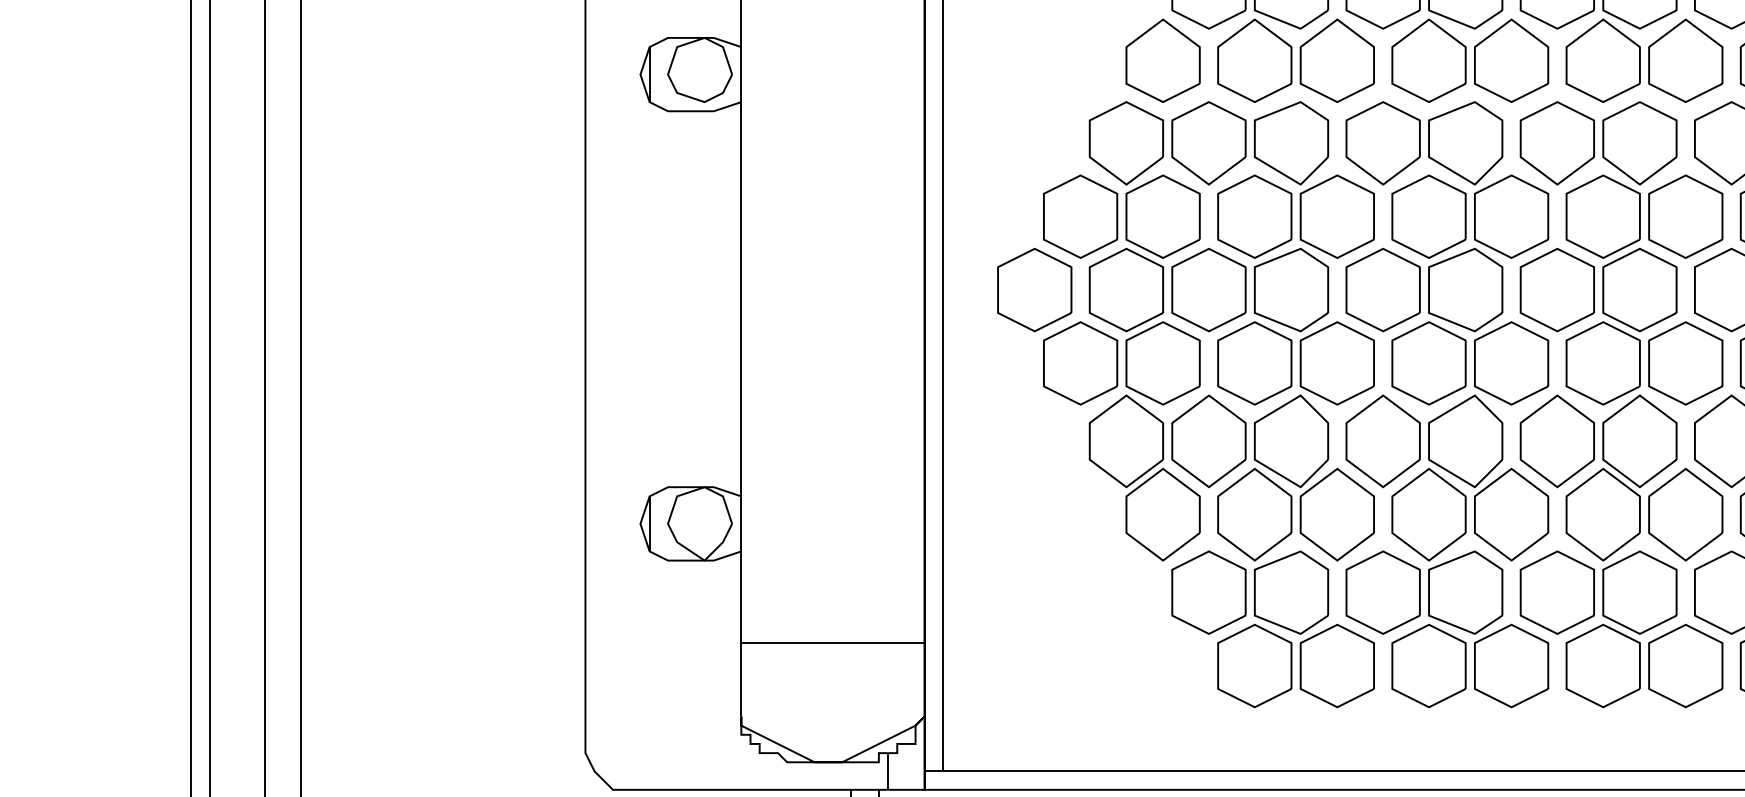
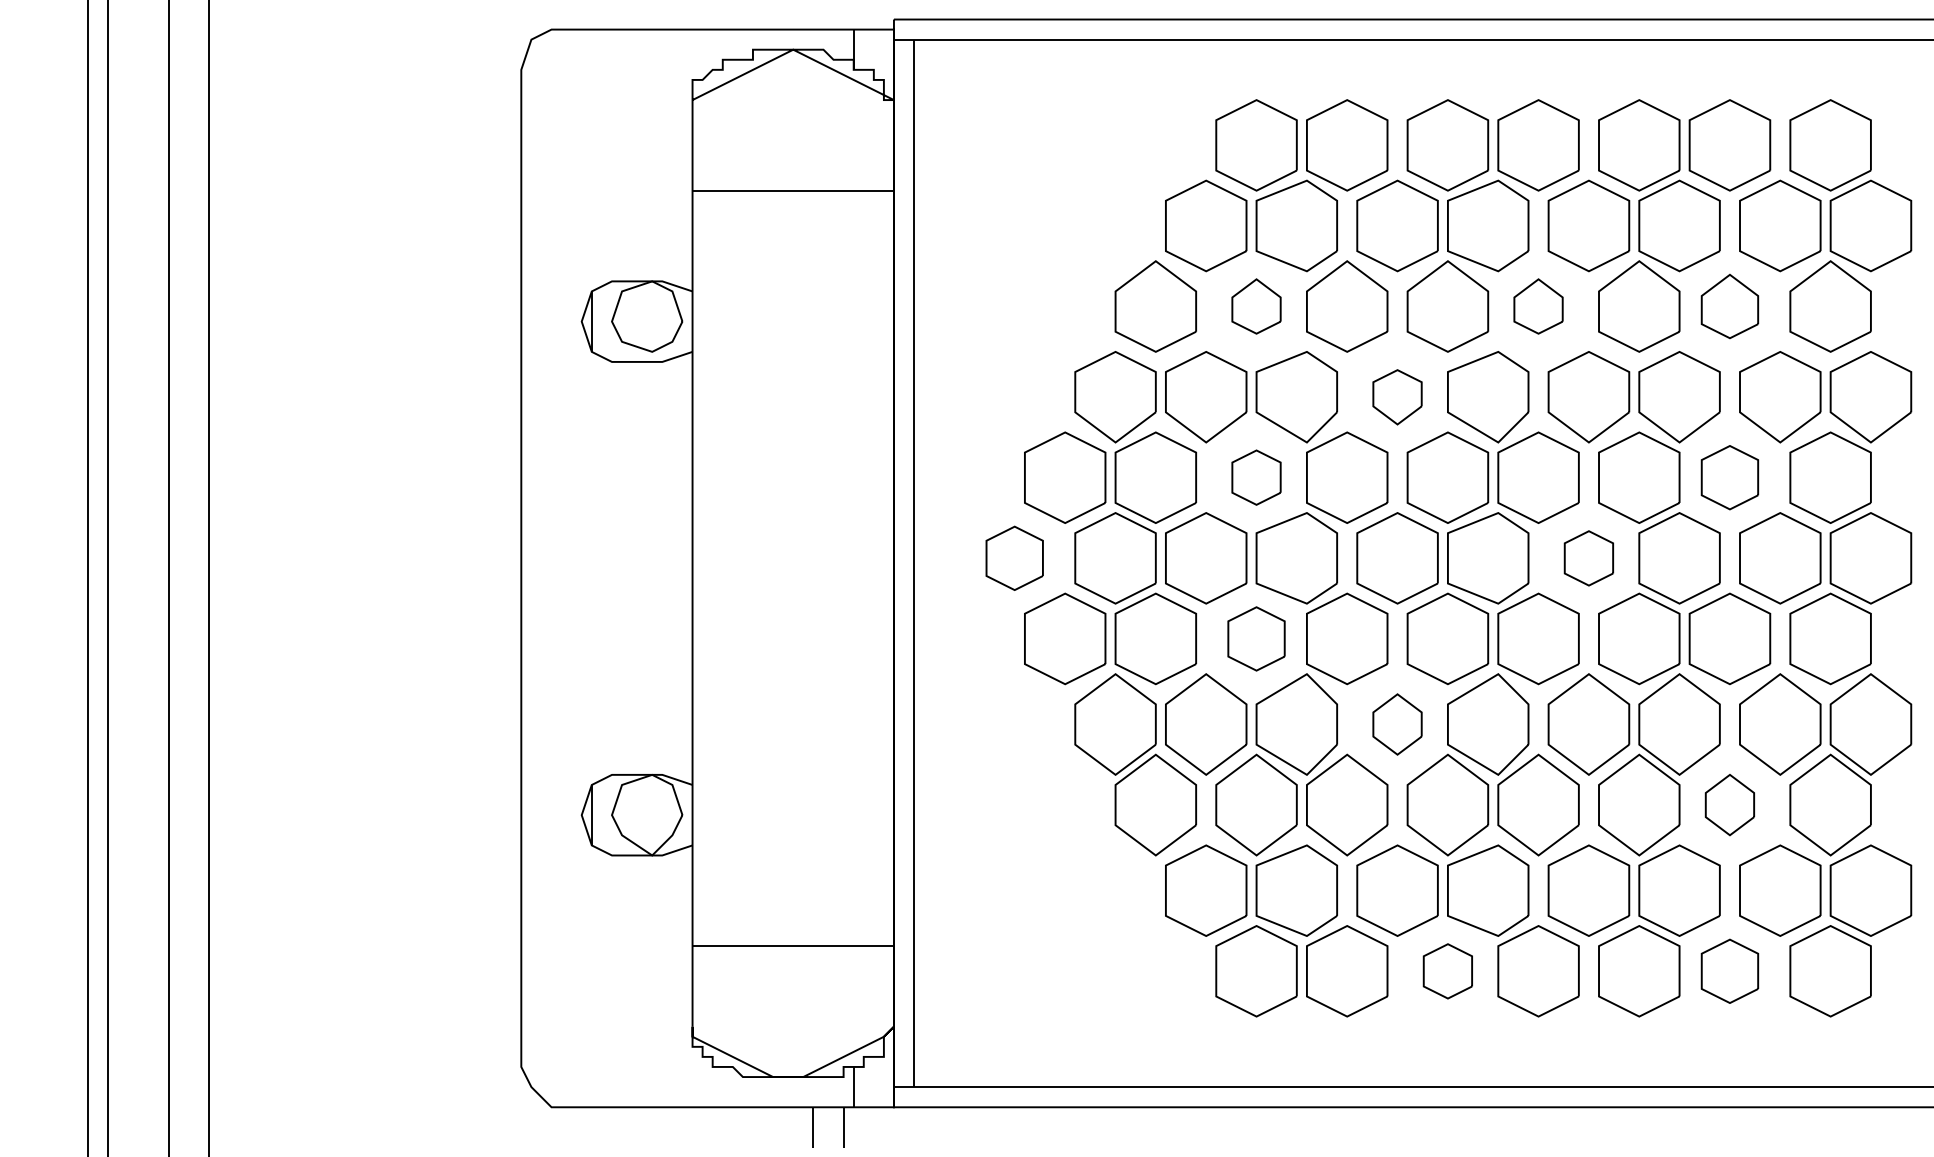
part: (1254, 60) -> (1256, 306), size x0.6
part: (1511, 60) -> (1538, 306), size x0.6
part: (1685, 60) -> (1729, 306), size x0.7
part: (1383, 143) -> (1397, 397), size x0.6
part: (1254, 216) -> (1256, 477), size x0.6
part: (1685, 216) -> (1729, 477), size x0.7
part: (1034, 290) -> (1014, 558), size x0.7
part: (1557, 290) -> (1588, 558), size x0.6
part: (1254, 363) -> (1256, 638), size x0.7
part: (1383, 441) -> (1397, 724), size x0.6
part: (1685, 514) -> (1729, 804), size x0.6
part: (1428, 666) -> (1447, 971), size x0.6
part: (1685, 666) -> (1729, 971), size x0.7

